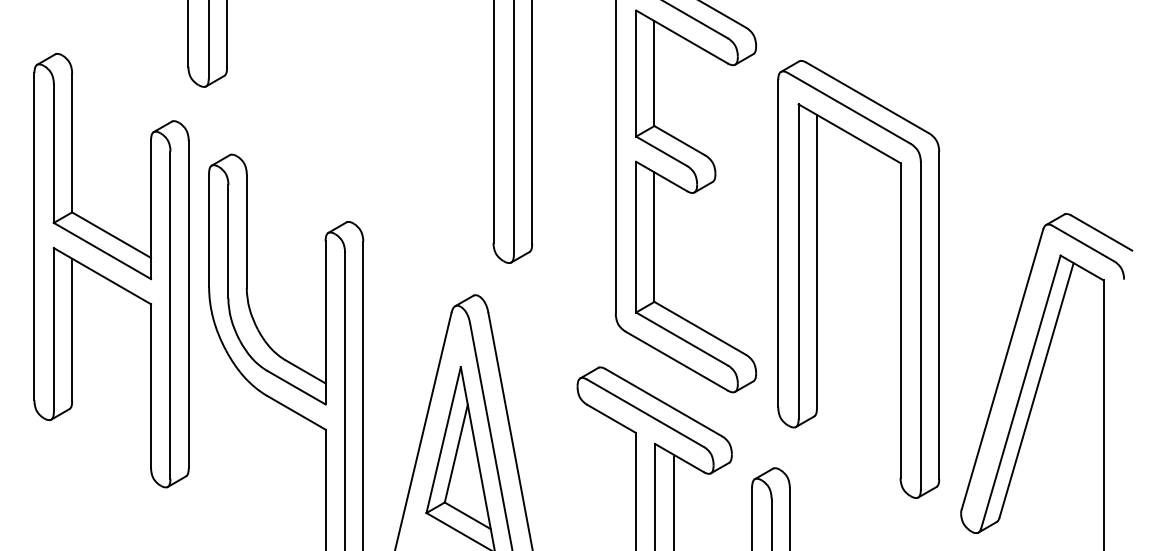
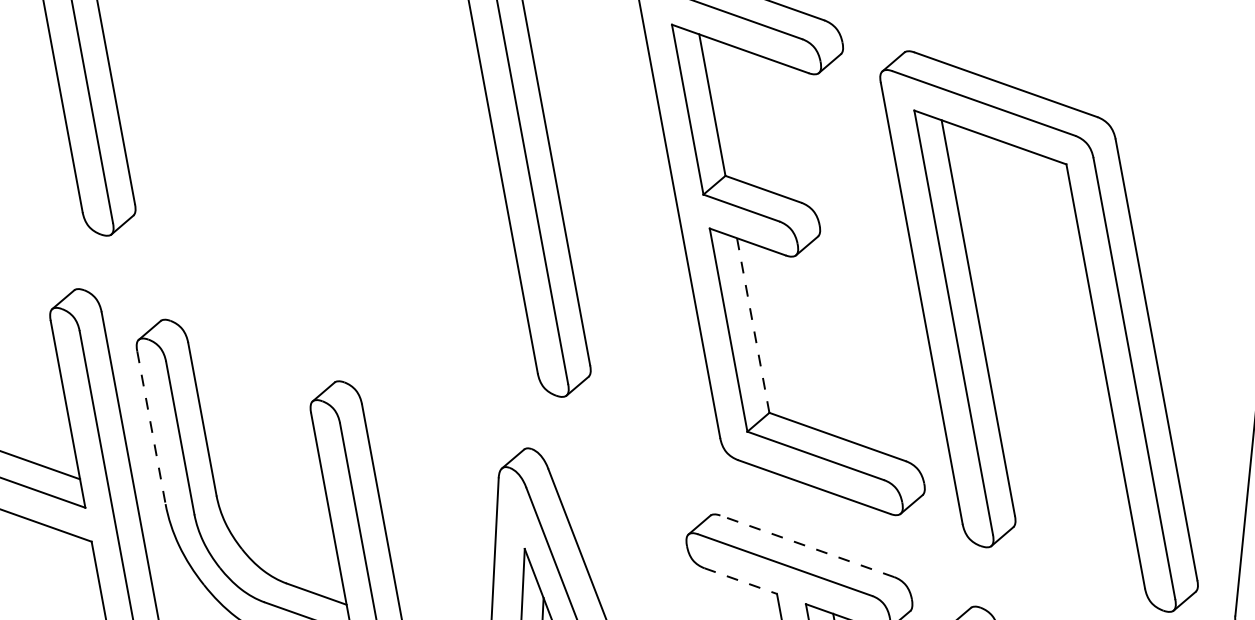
line: (209, 230) -> (151, 427), solid -> dashed
line: (654, 237) -> (753, 326), solid -> dashed
line: (663, 402) -> (806, 546), solid -> dashed
line: (611, 419) -> (740, 582), solid -> dashed

